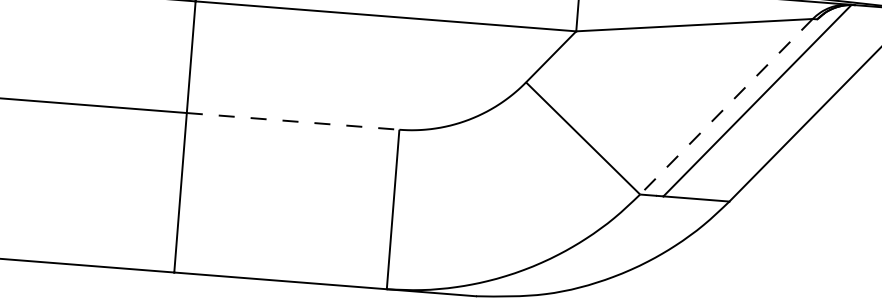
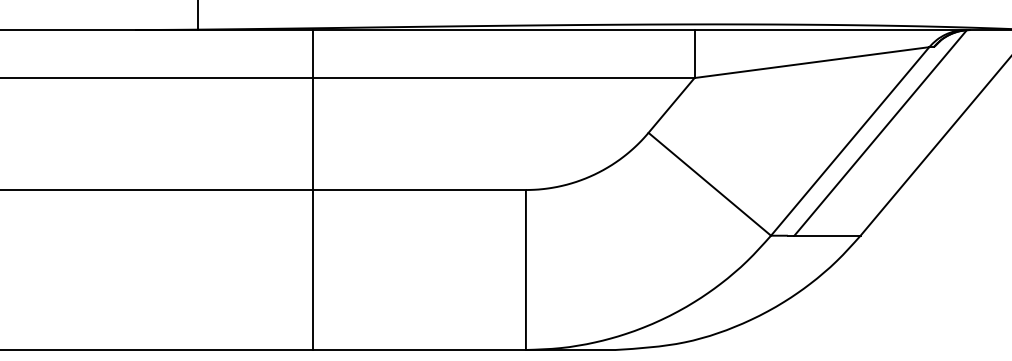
line: (725, 106) -> (849, 141), dashed -> solid
line: (293, 121) -> (419, 190), dashed -> solid

